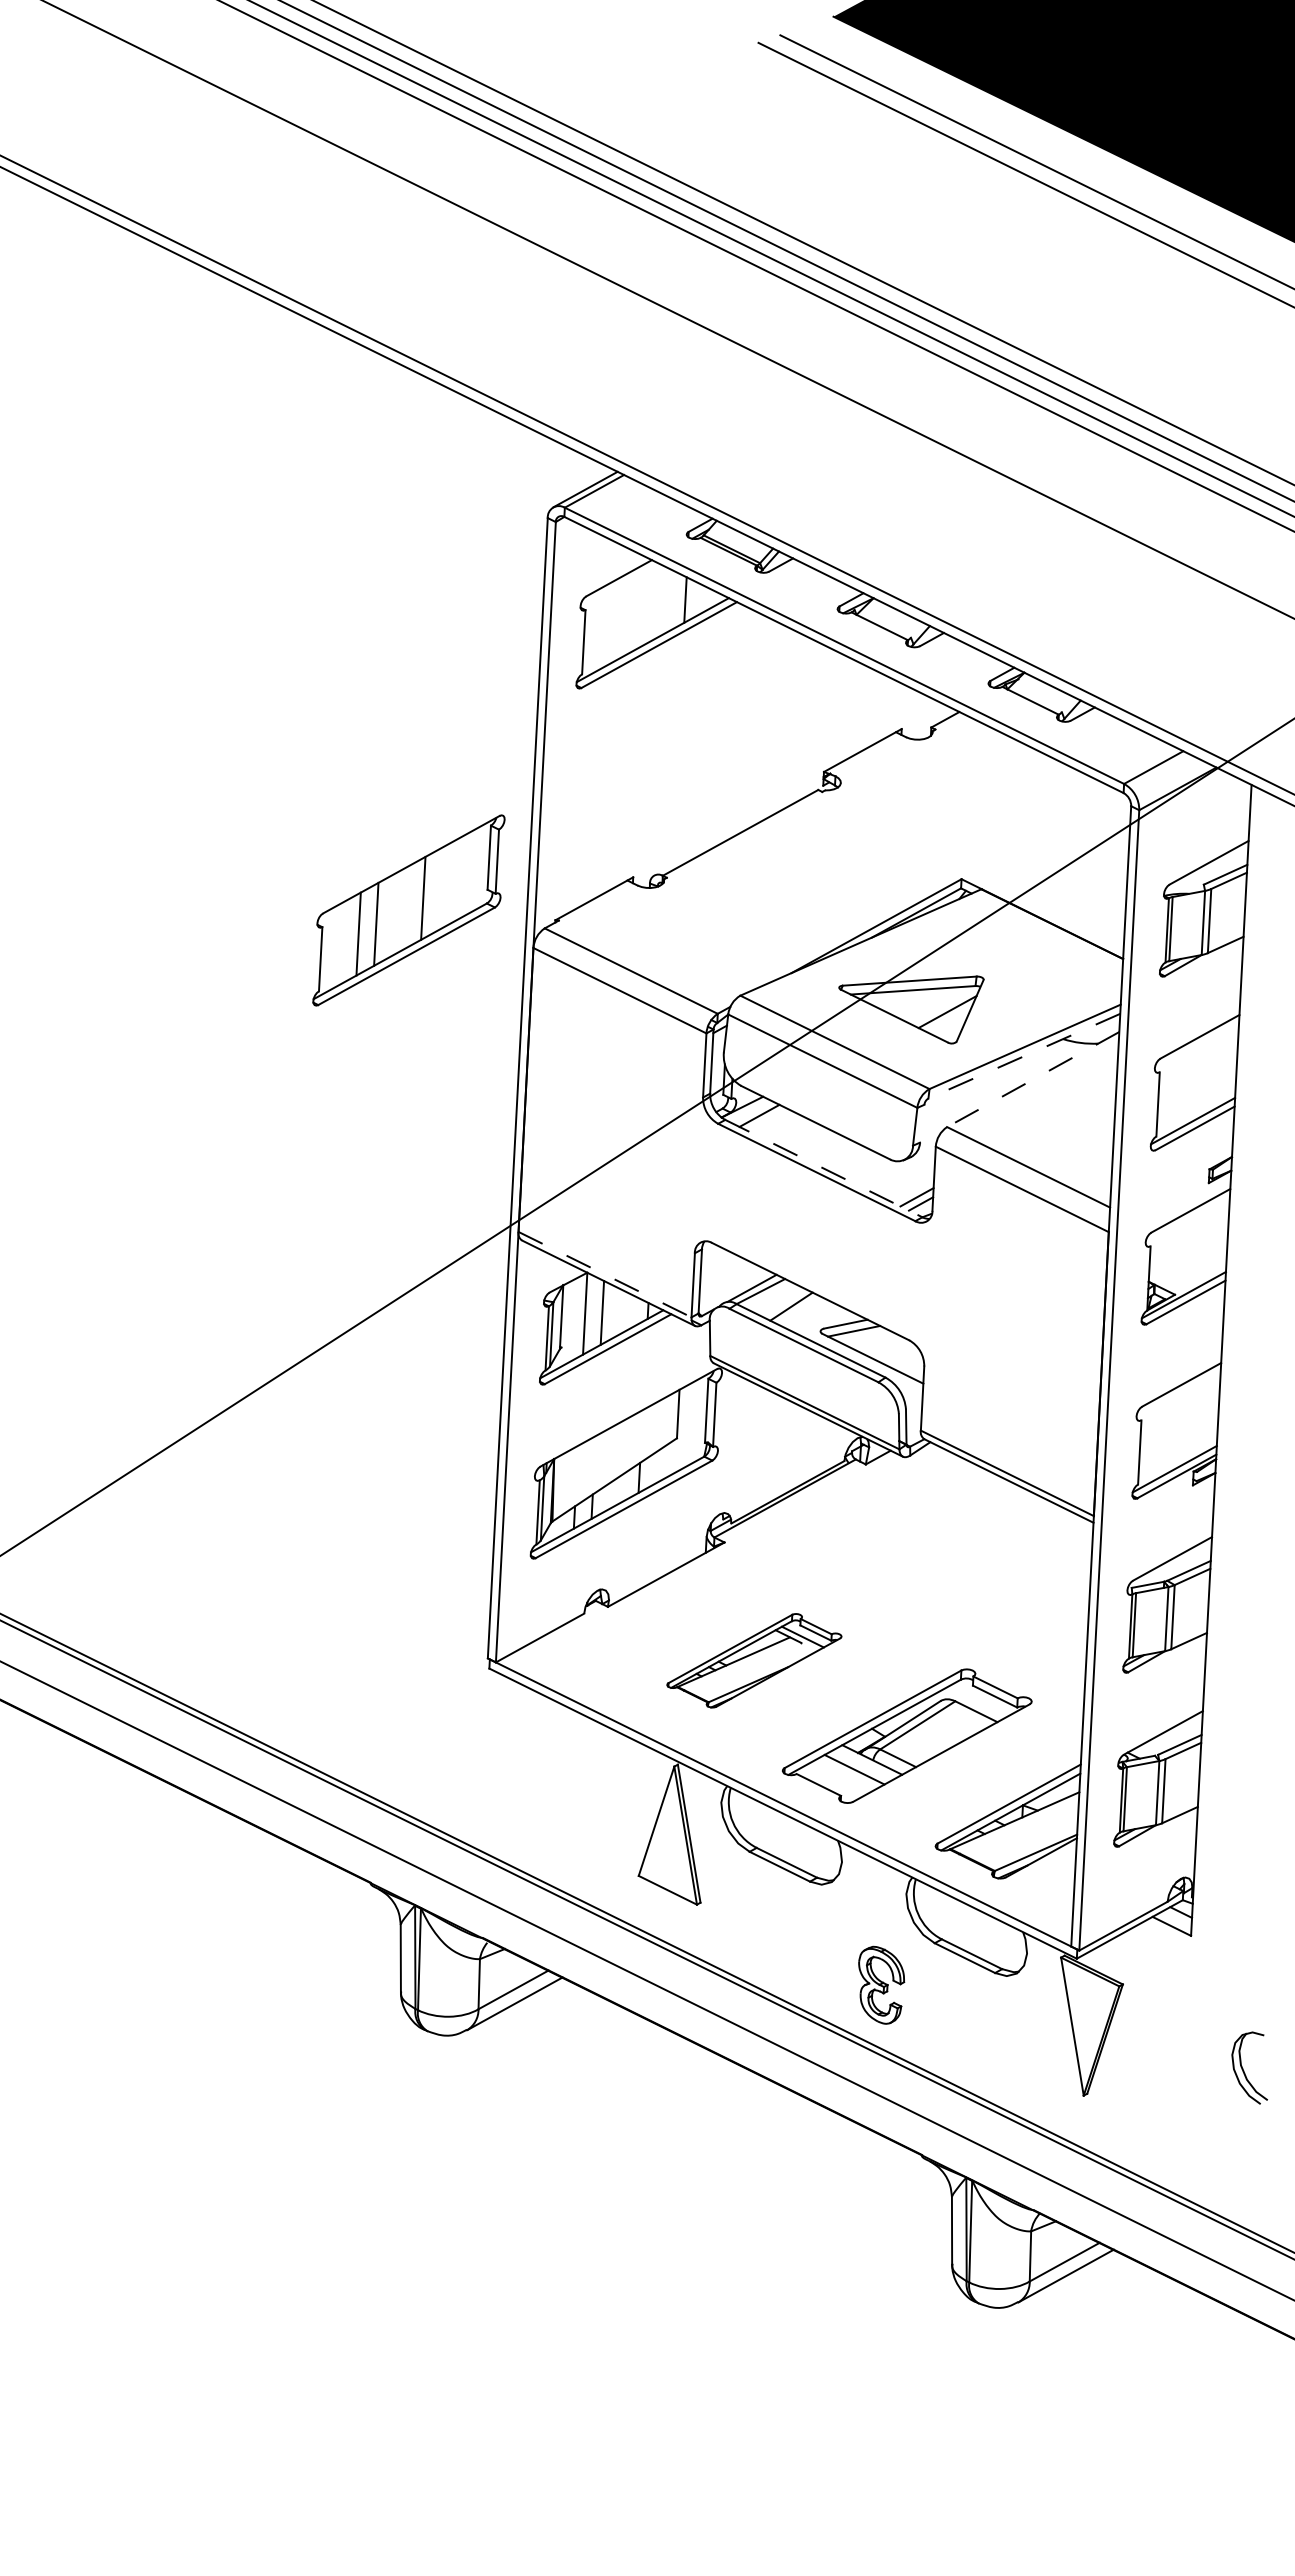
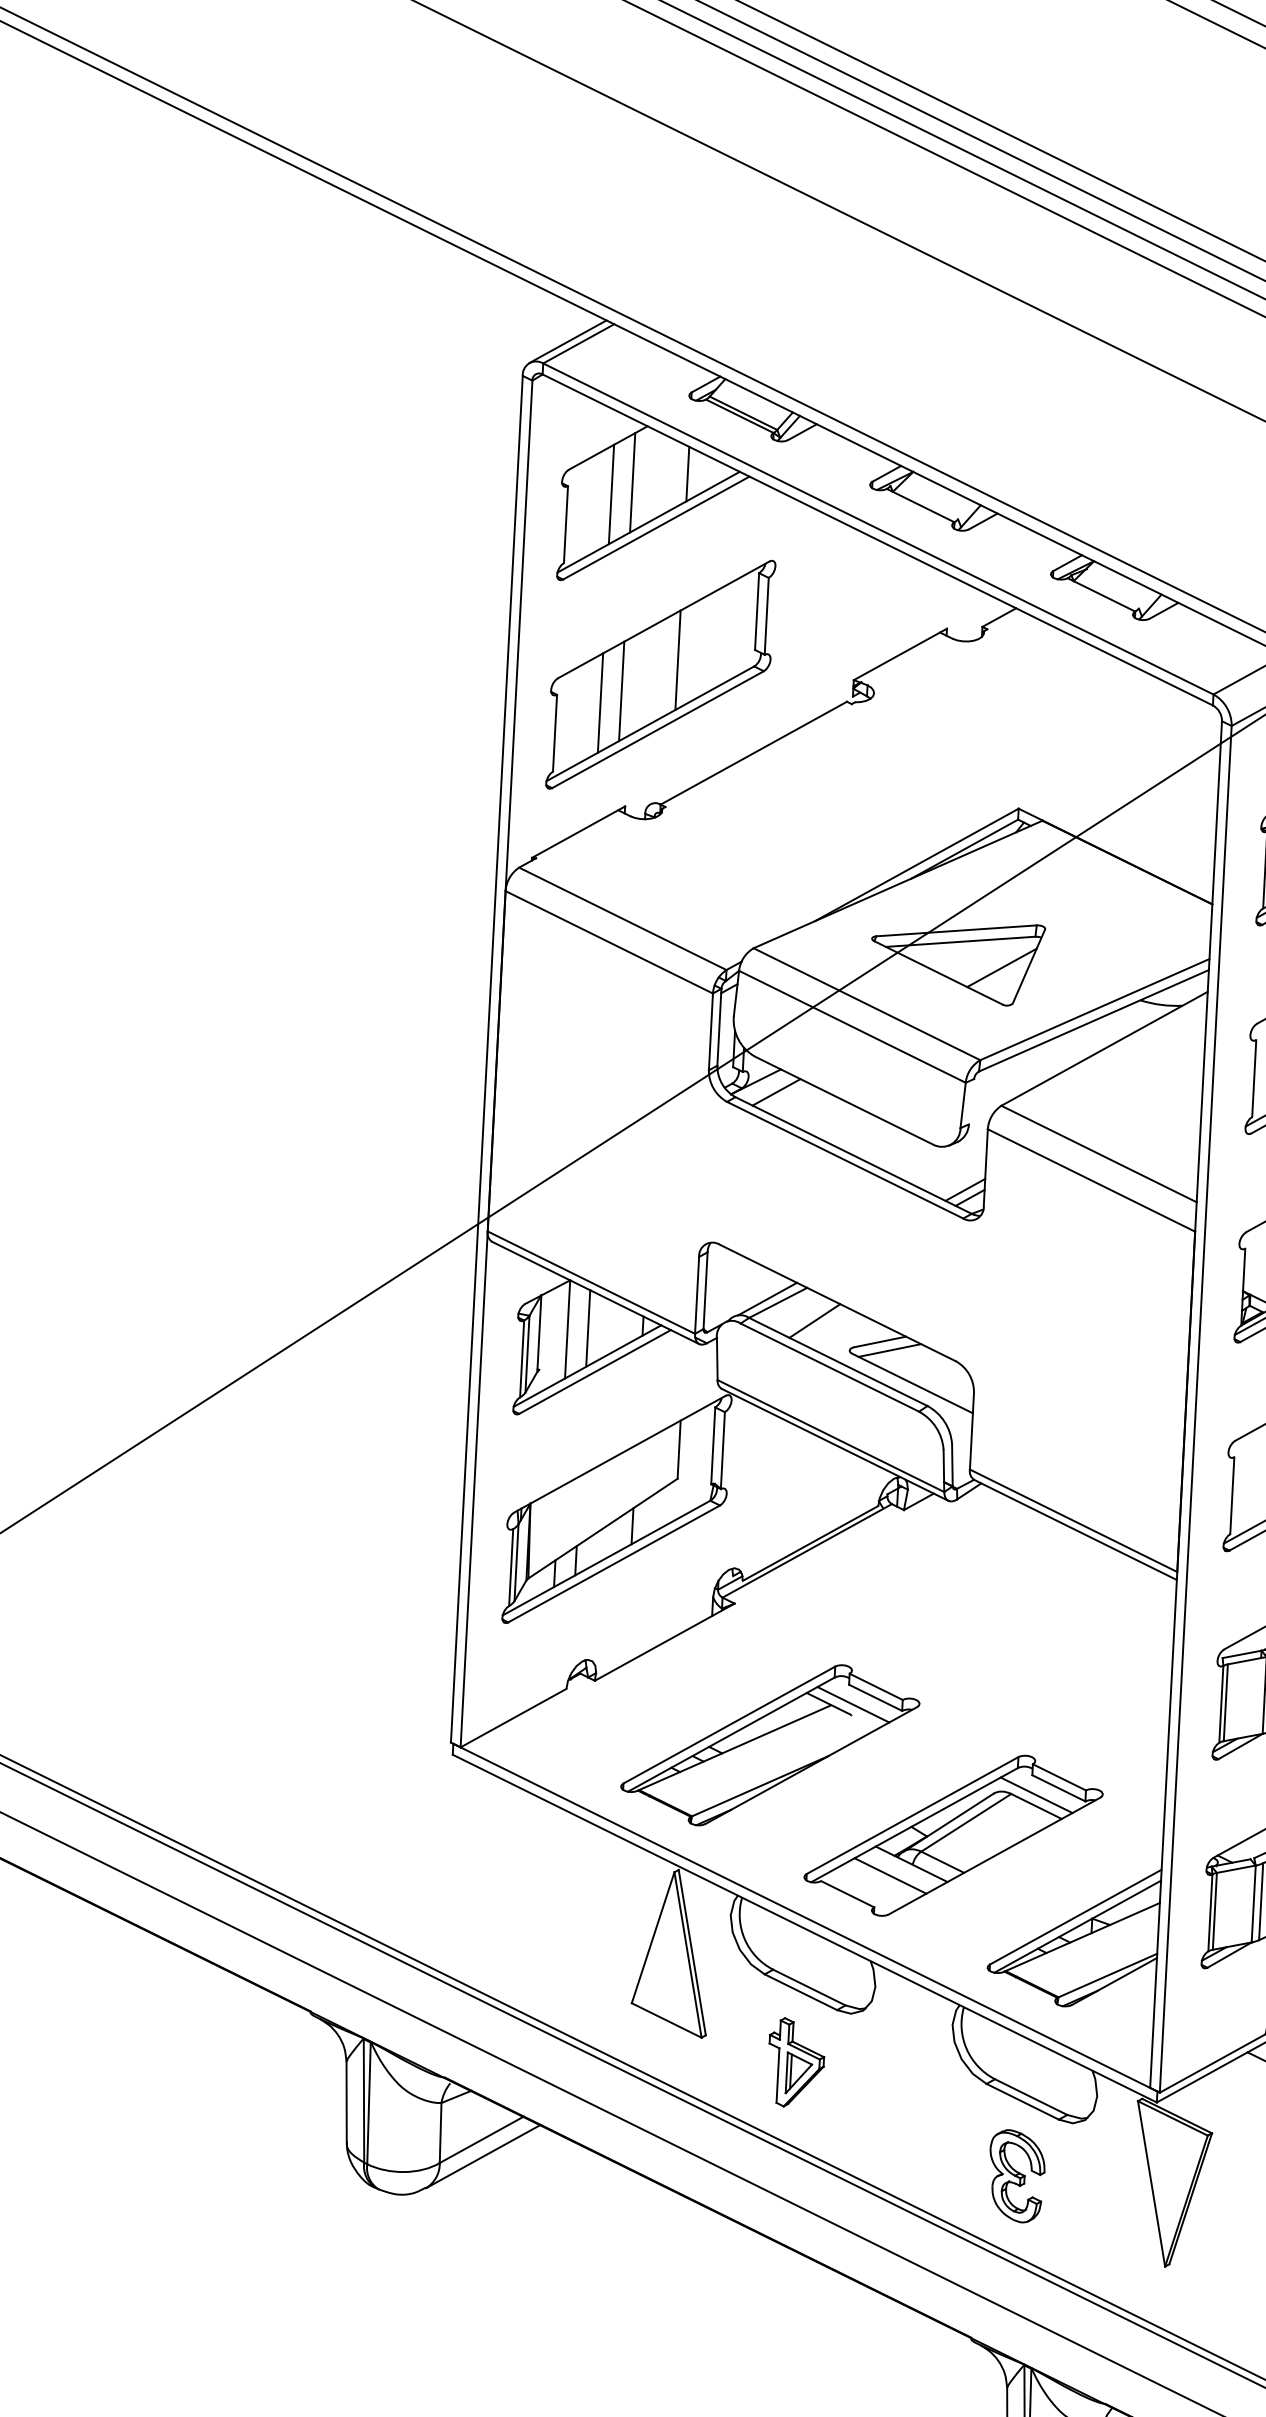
line: (639, 606) -> (632, 481), added
line: (621, 616) -> (611, 493), added
part: (408, 910) -> (660, 674), moved
line: (1024, 1056) -> (1094, 1021), dashed -> solid
line: (1032, 1079) -> (1103, 1048), dashed -> solid
line: (823, 1168) -> (853, 1155), dashed -> solid
line: (605, 1274) -> (591, 1282), dashed -> solid
part: (754, 1660) -> (770, 1745), size x1.43
line: (976, 1702) -> (1036, 1795), added
part: (776, 1925) -> (796, 2062), added
part: (881, 1984) -> (1017, 2175), moved

